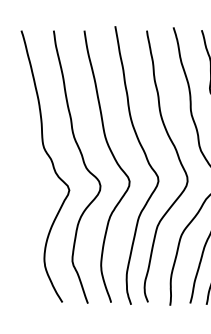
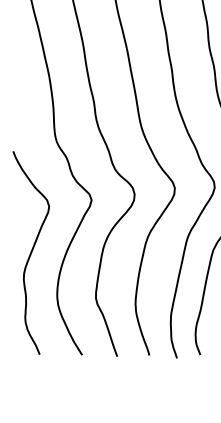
curve: (25, 228) -> (31, 253), added

